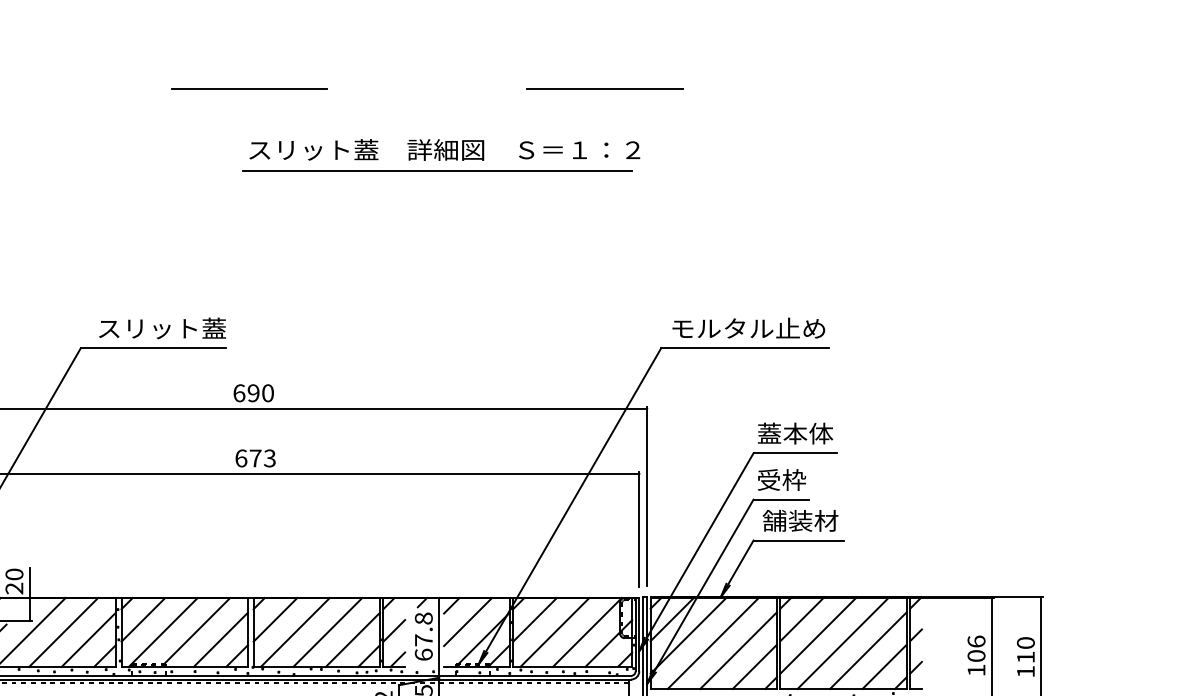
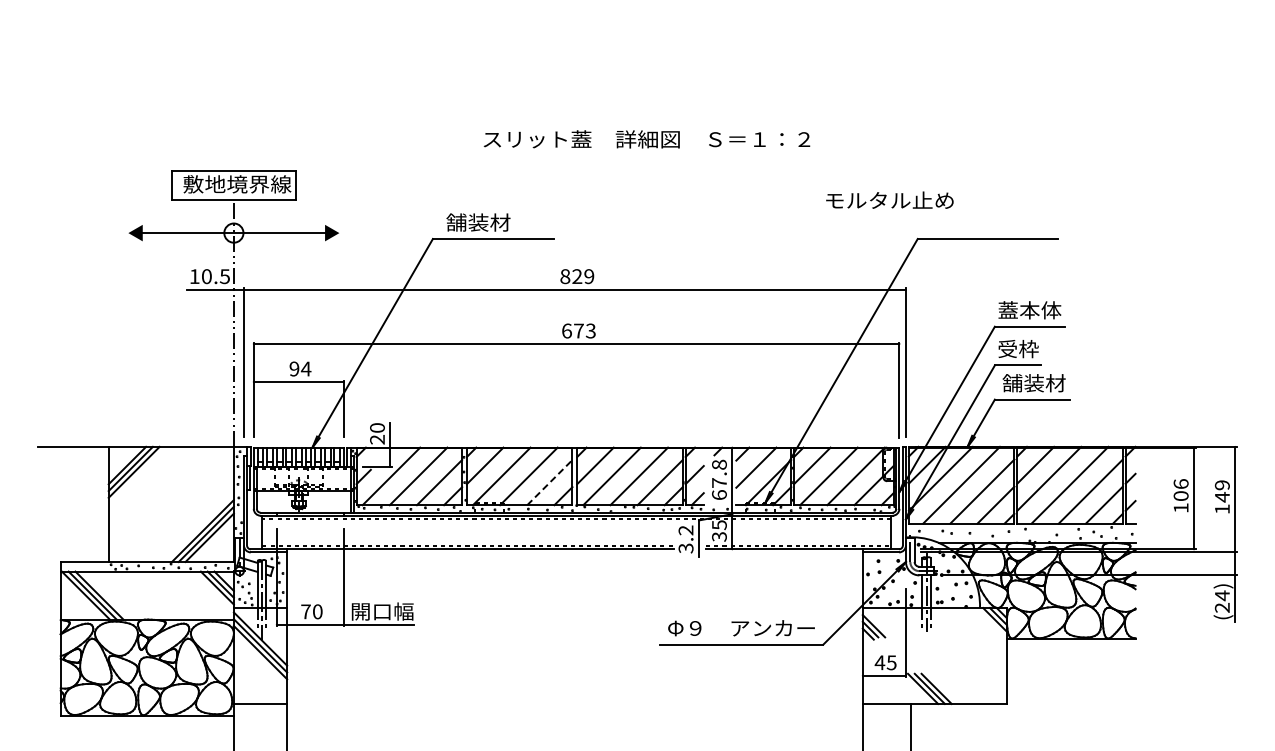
line: (249, 89) -> (573, 22), removed
line: (604, 89) -> (870, 22), removed
text: (444, 150) -> (646, 139), moved
line: (437, 170) -> (730, 90), removed
text: (748, 327) -> (889, 199), moved
text: (161, 328) -> (500, 222), スリット蓋 -> 舗装材
text: (253, 393) -> (577, 276), 690 -> 829
line: (220, 639) -> (549, 482), solid -> dashed
text: (1026, 650) -> (1222, 491), 110 -> 149

